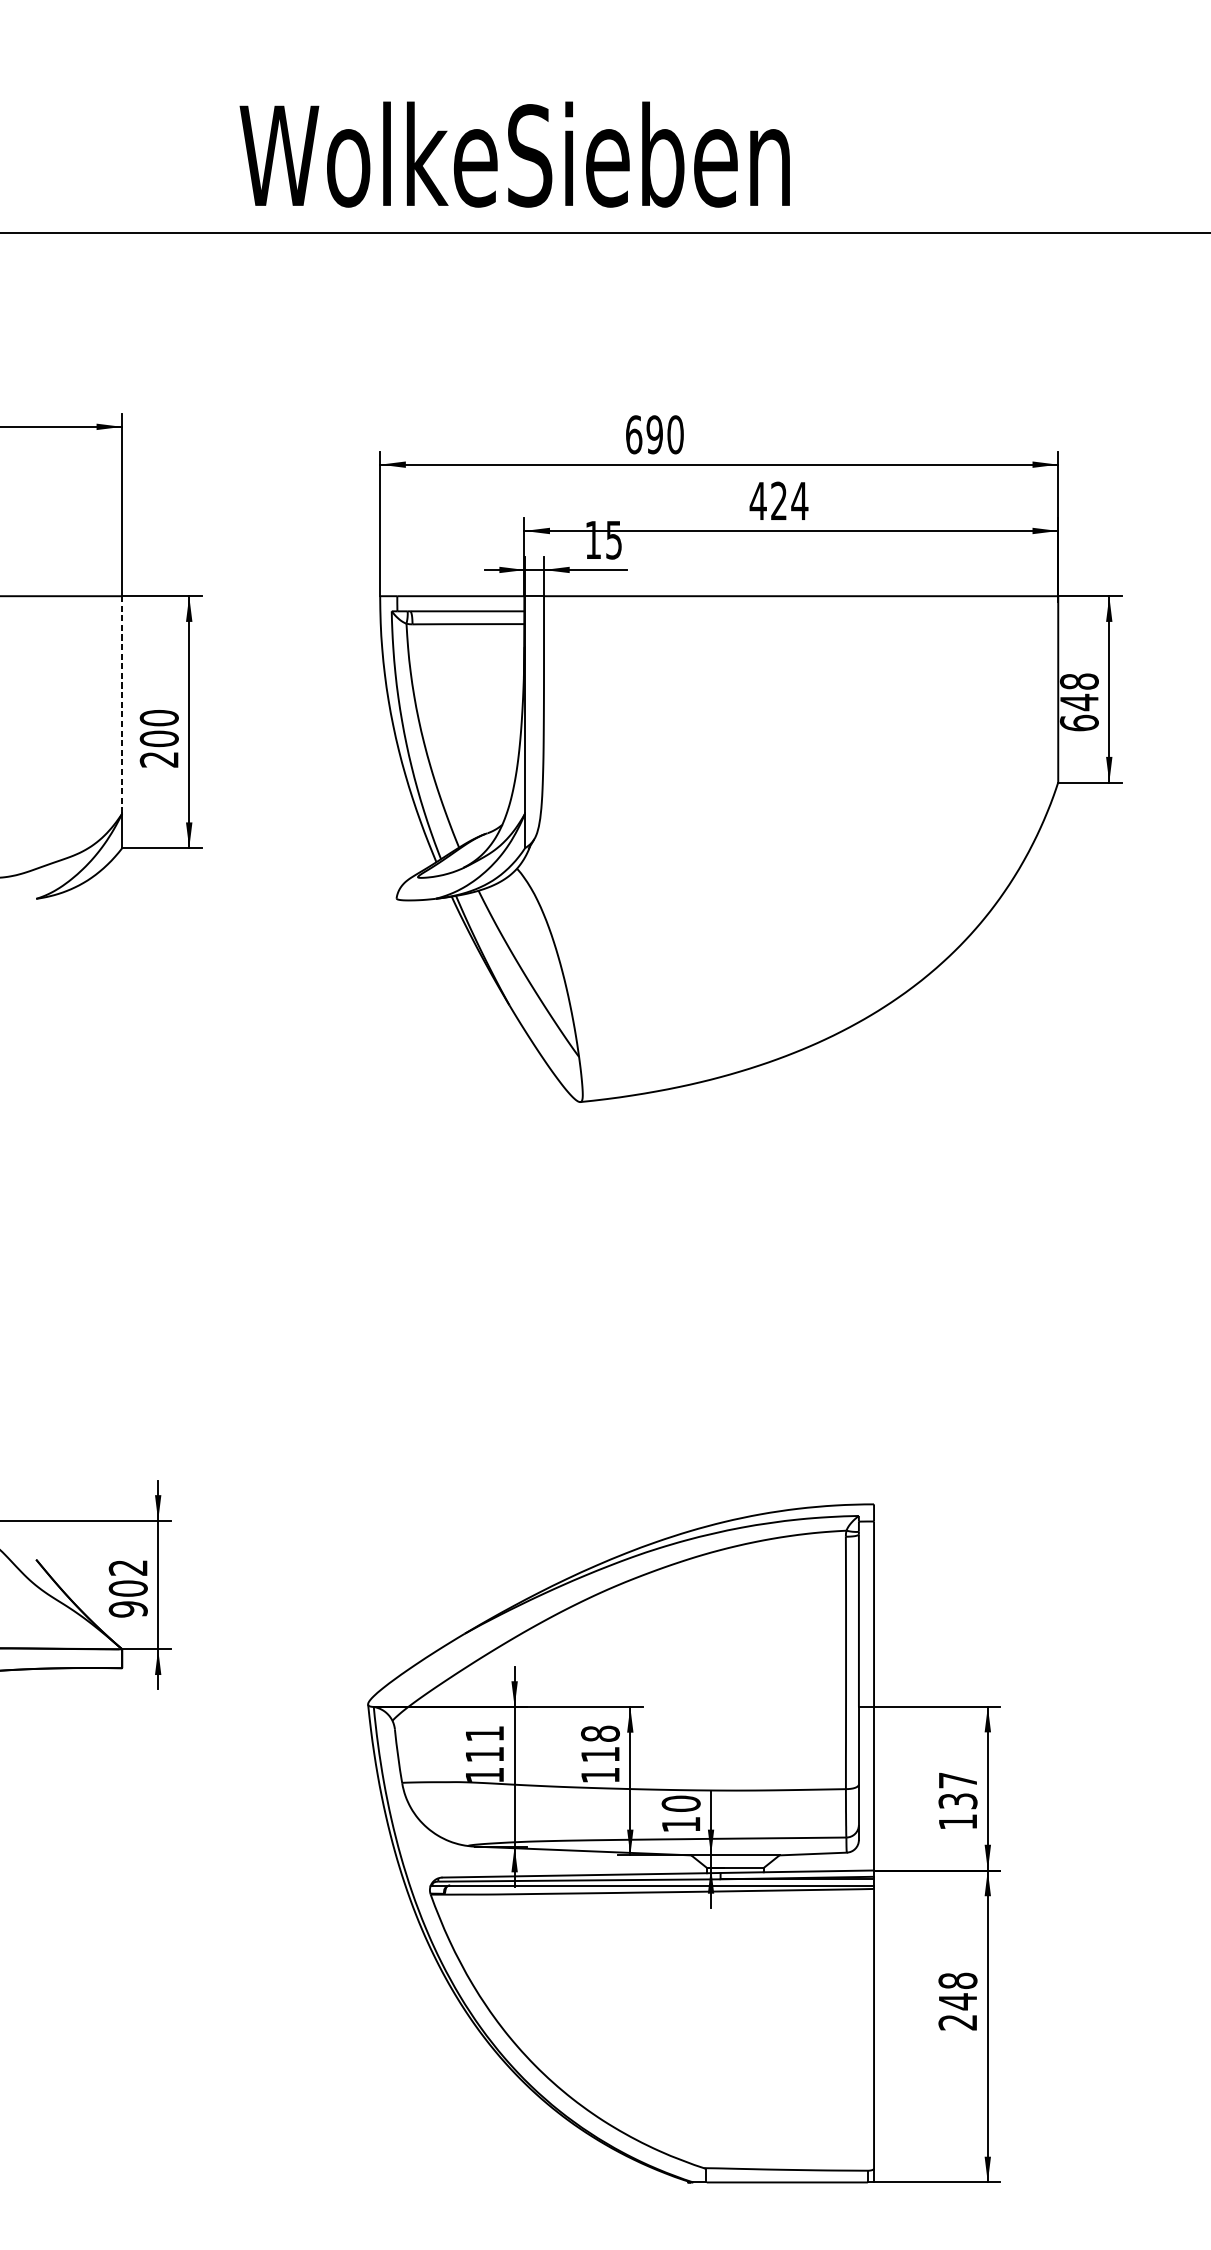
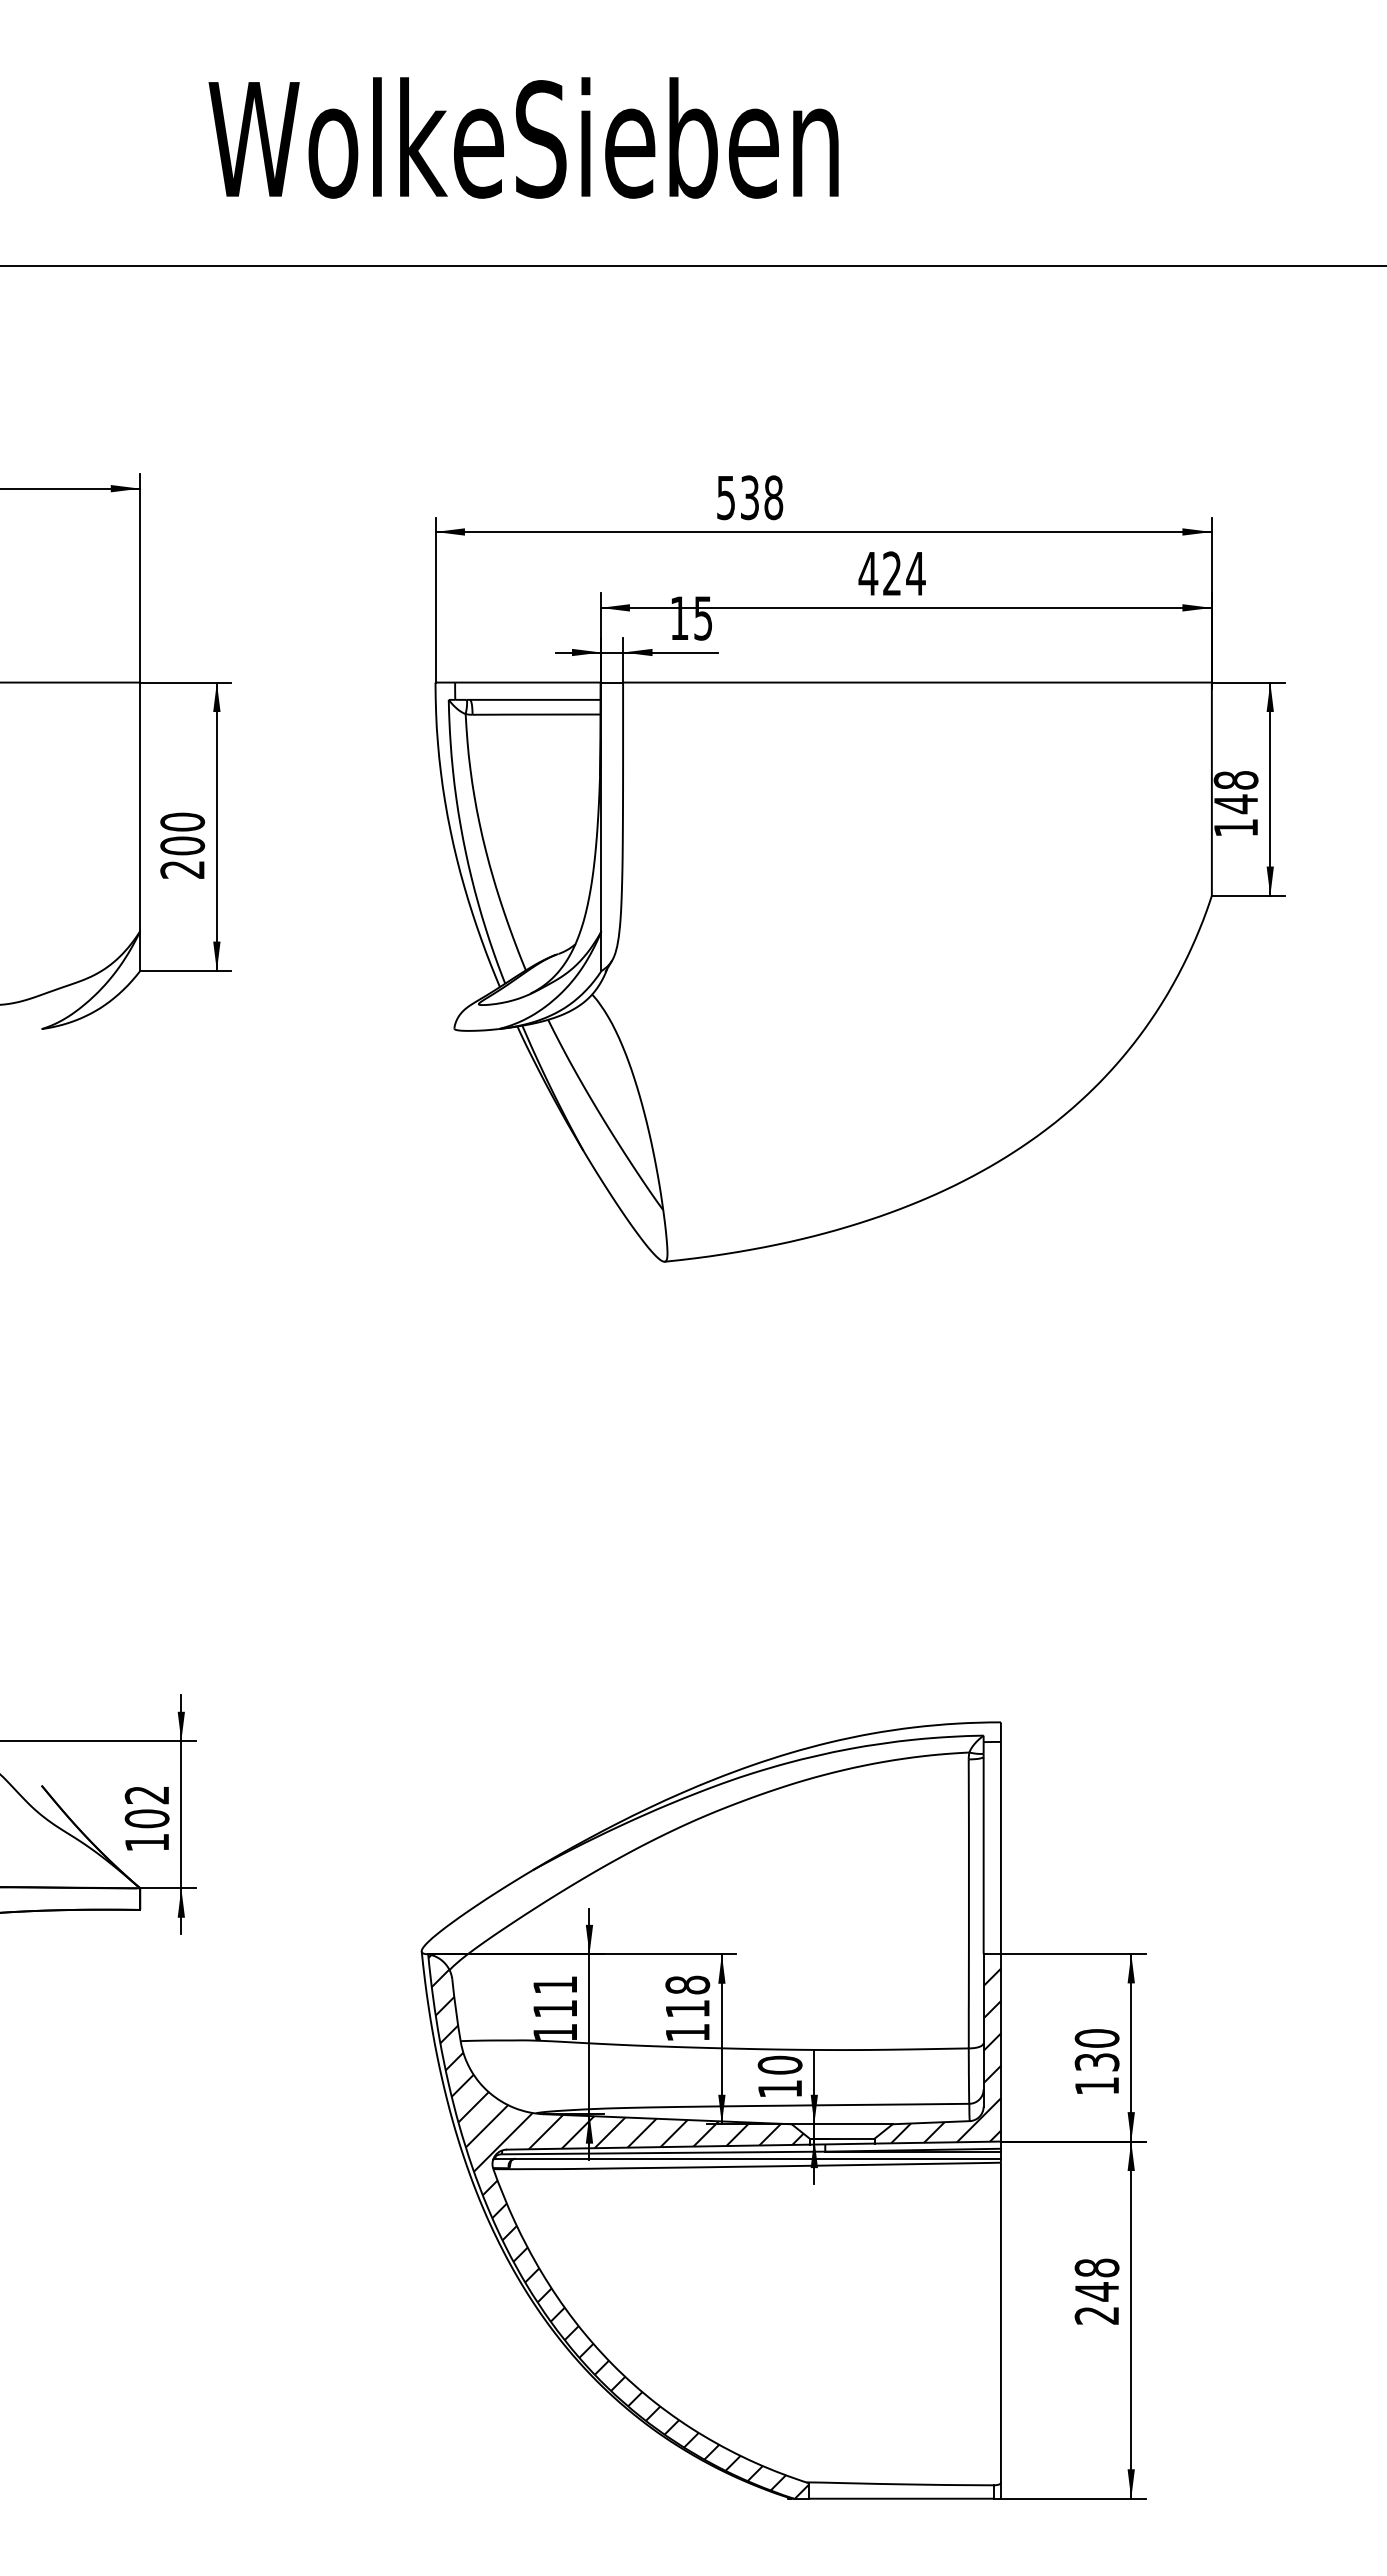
text: (514, 154) -> (523, 137), moved
text: (655, 434) -> (750, 497), 690 -> 538
line: (122, 704) -> (140, 806), dashed -> solid
text: (1078, 722) -> (1235, 827), 648 -> 148
text: (127, 1609) -> (146, 1842), 902 -> 102
text: (957, 1780) -> (1096, 2038), 137 -> 130
hatch: (825, 1795) -> (945, 2055), added
hatch: (539, 1944) -> (618, 2226), added

